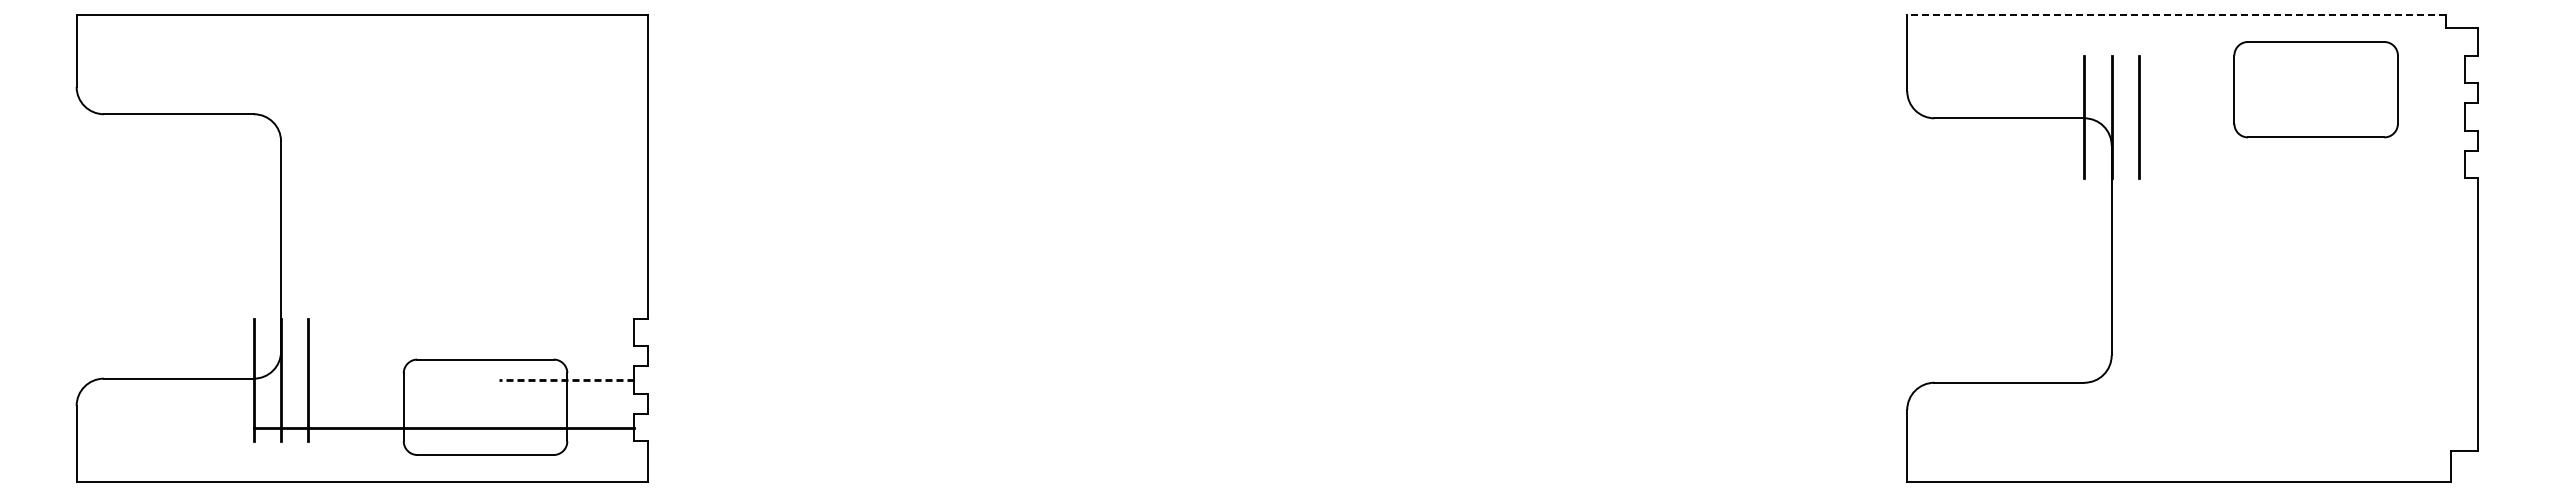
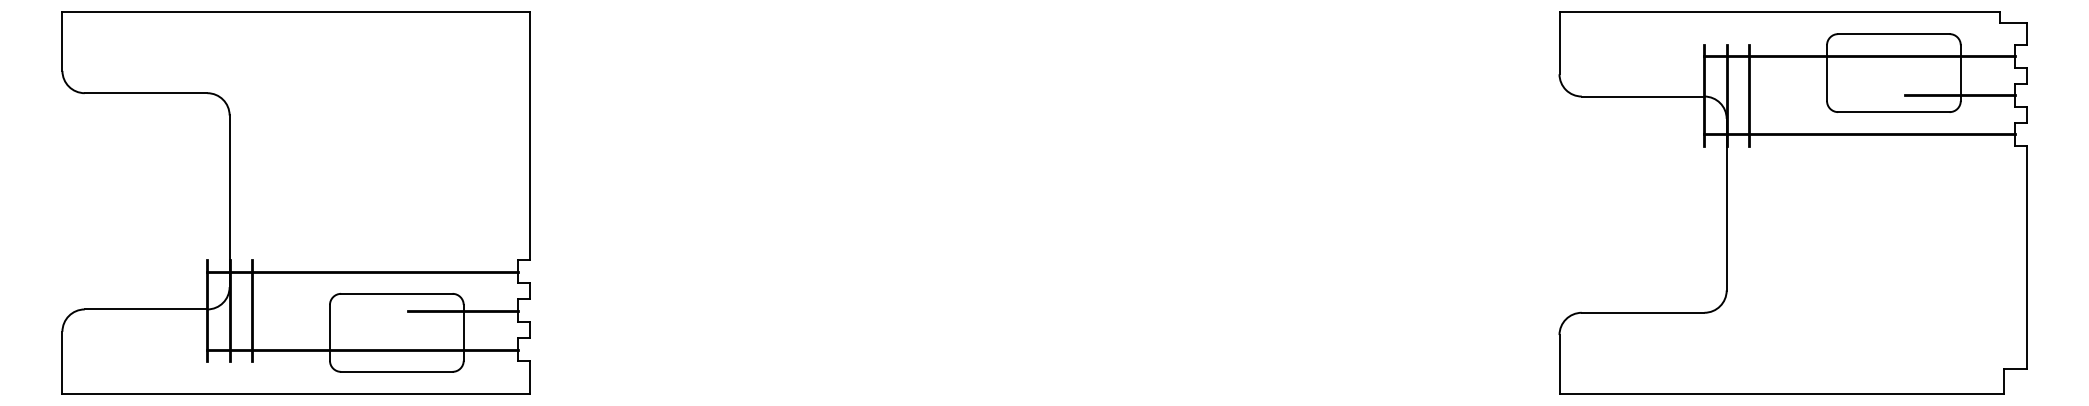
line: (2175, 14) -> (1778, 11), dashed -> solid
line: (2274, 69) -> (1859, 56), added
line: (2396, 116) -> (1959, 95), added
line: (2274, 164) -> (1859, 134), added
line: (443, 332) -> (362, 271), added
line: (566, 380) -> (463, 310), dashed -> solid

